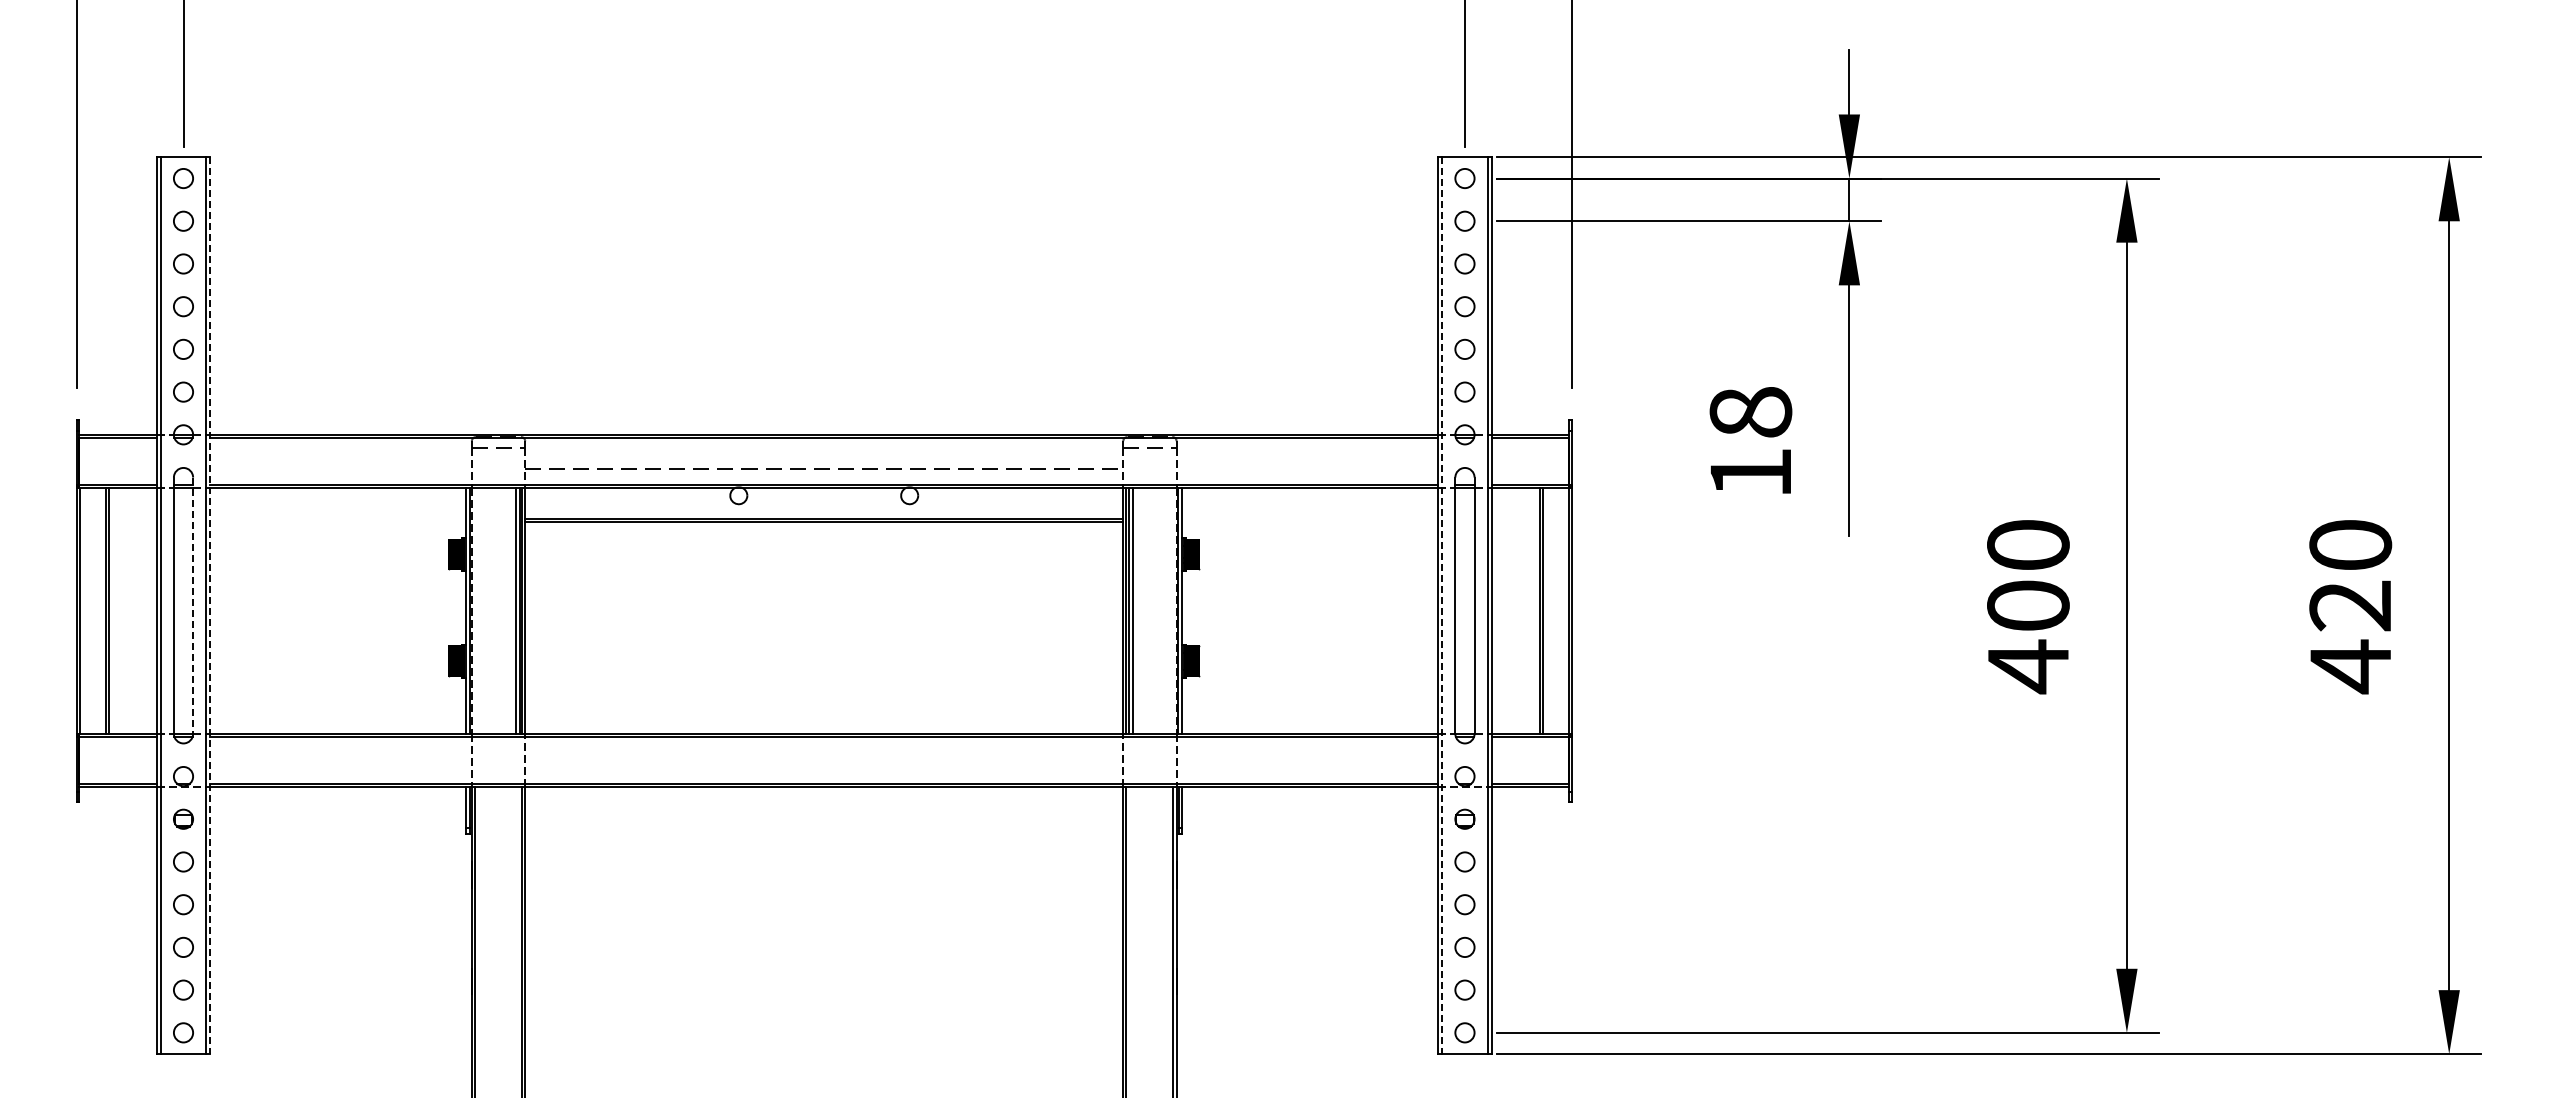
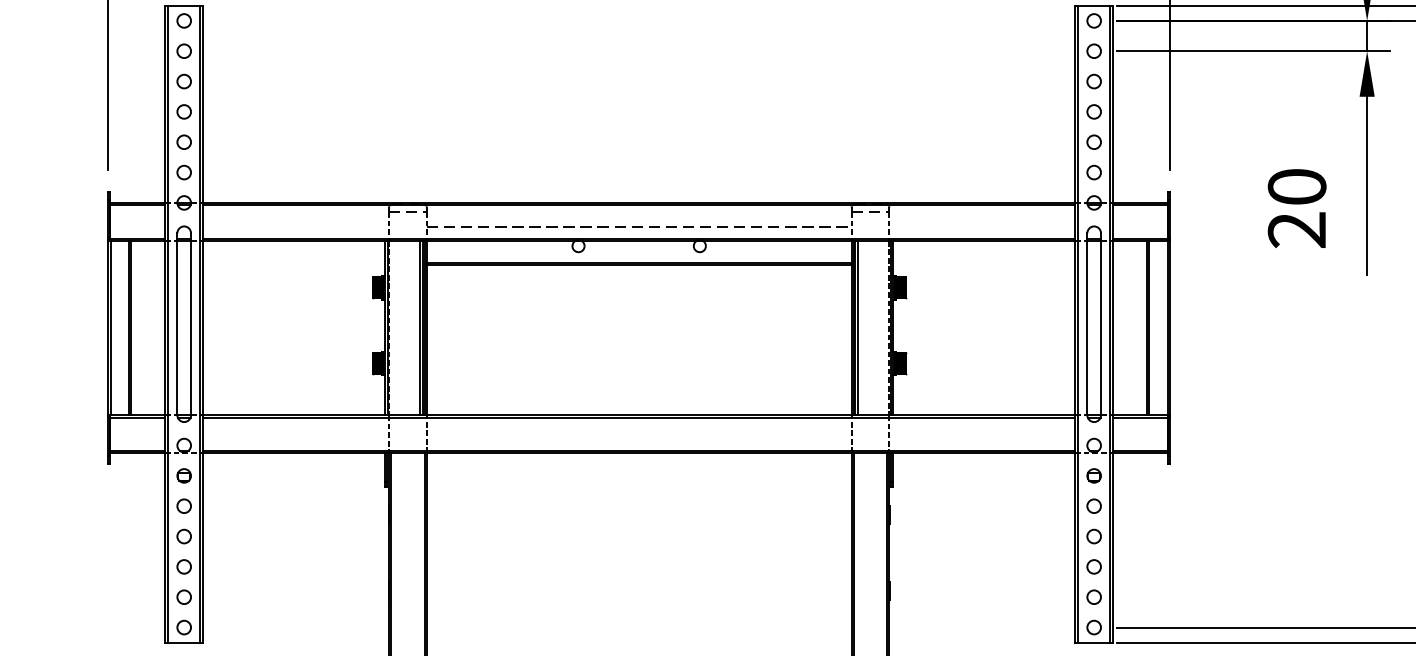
text: (1750, 442) -> (1296, 208), 18 -> 20
line: (210, 605) -> (203, 324), dashed -> solid
line: (1442, 605) -> (1078, 324), dashed -> solid
line: (193, 606) -> (191, 324), dashed -> solid

